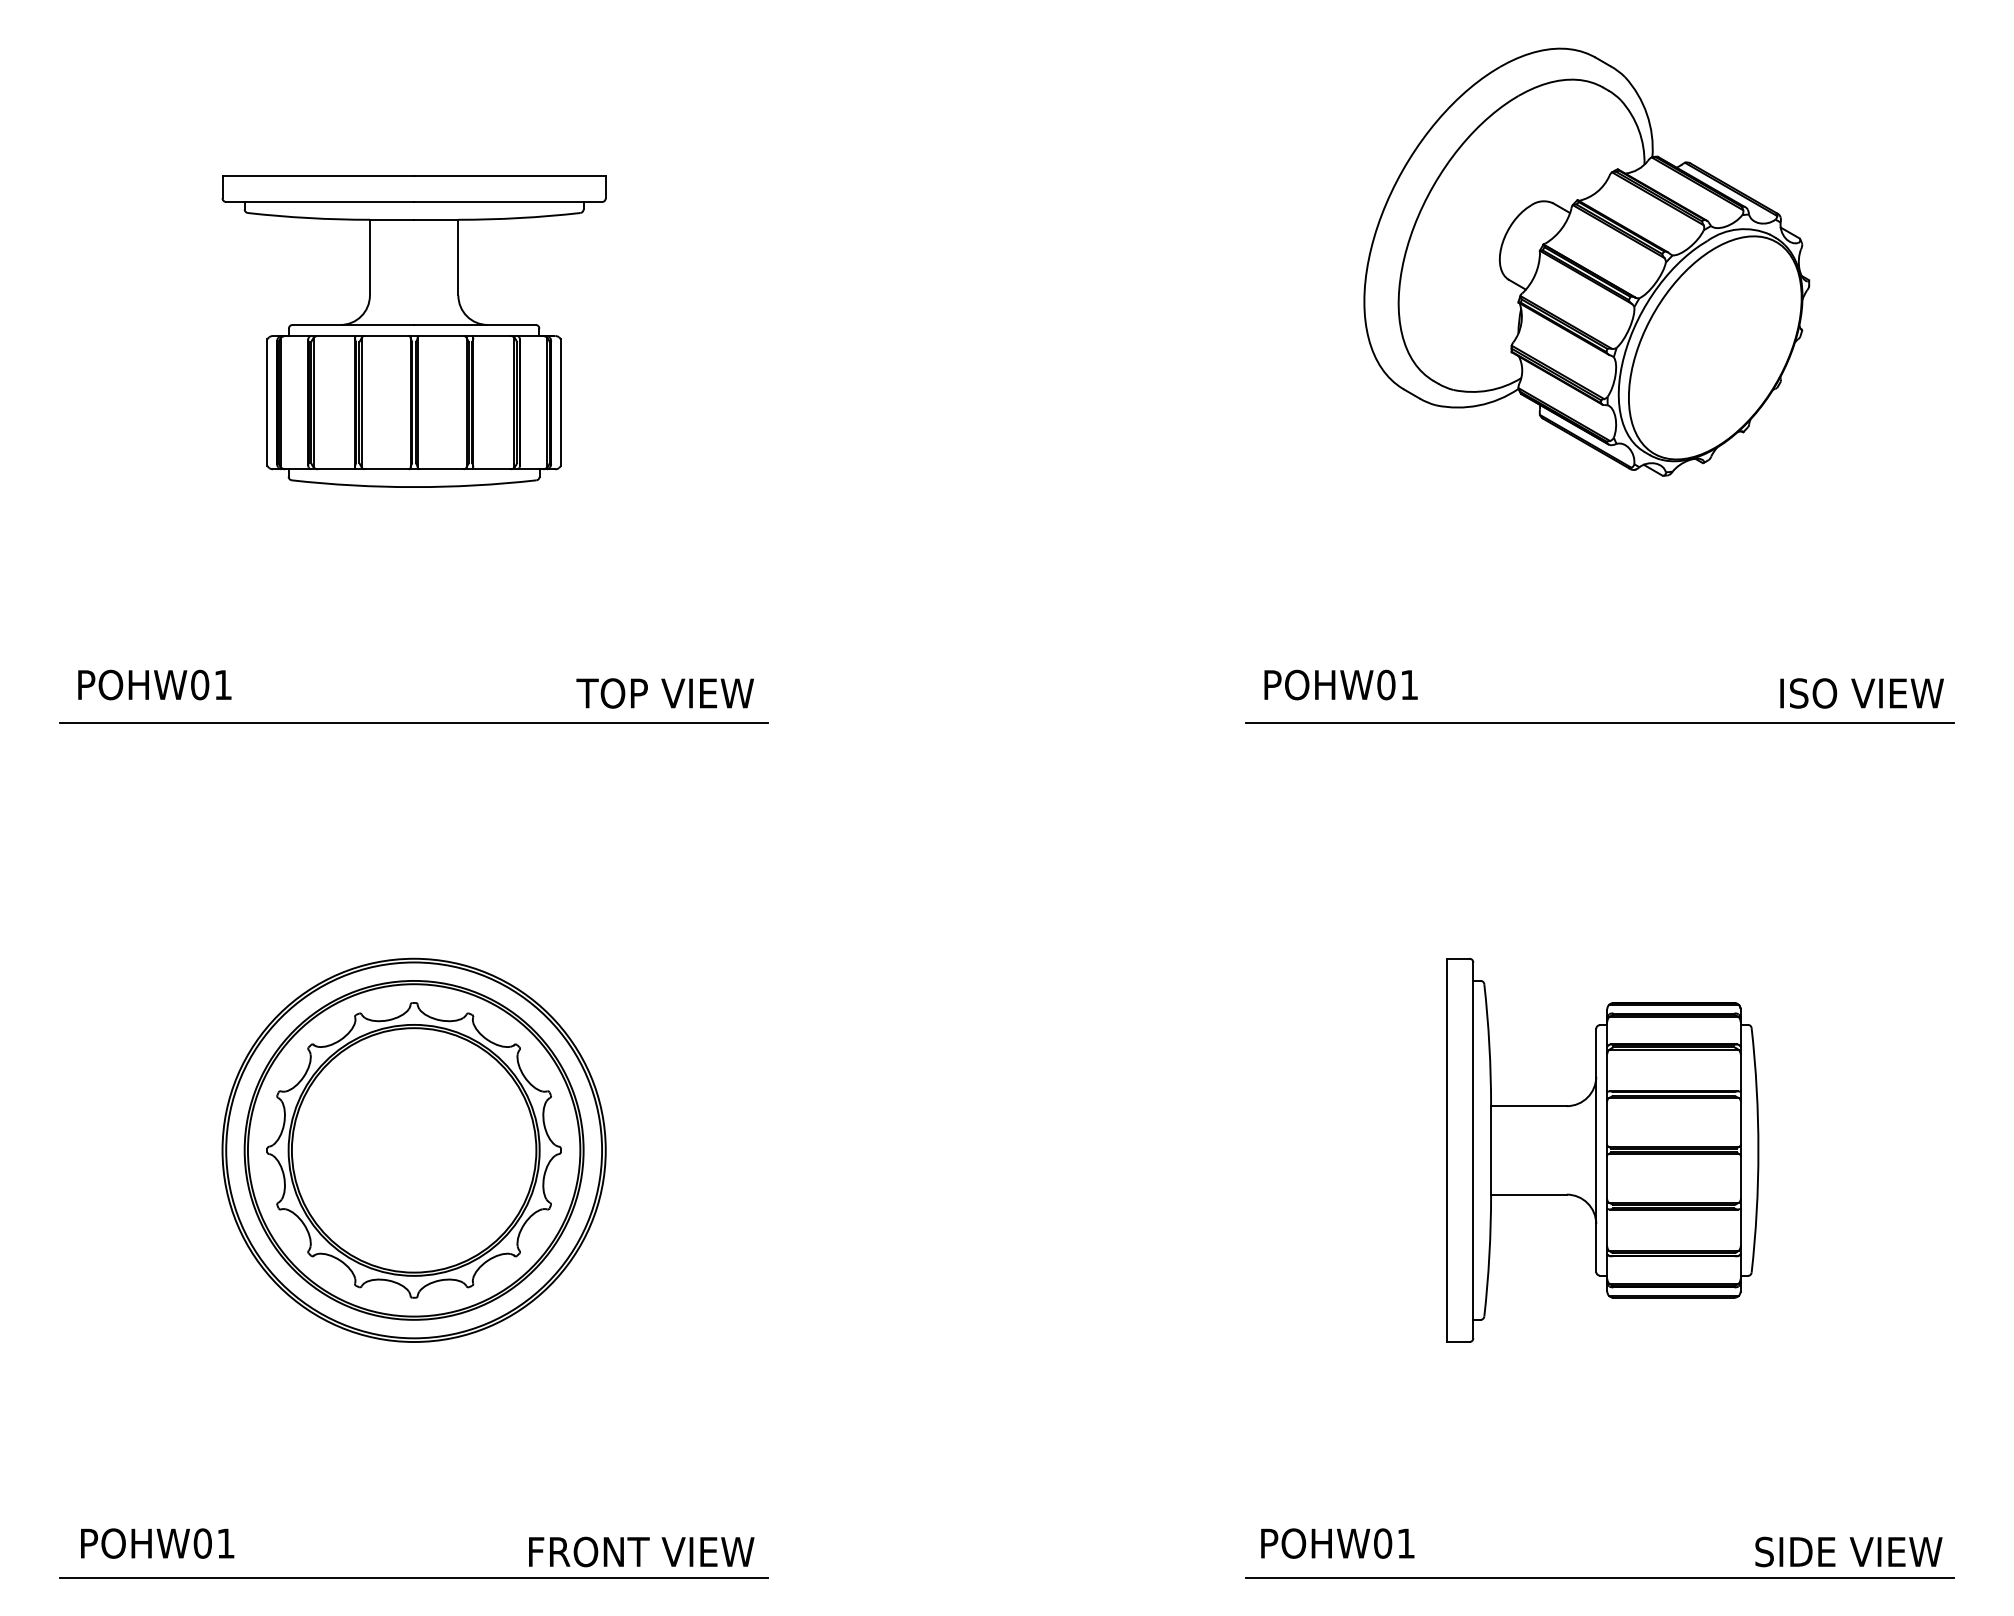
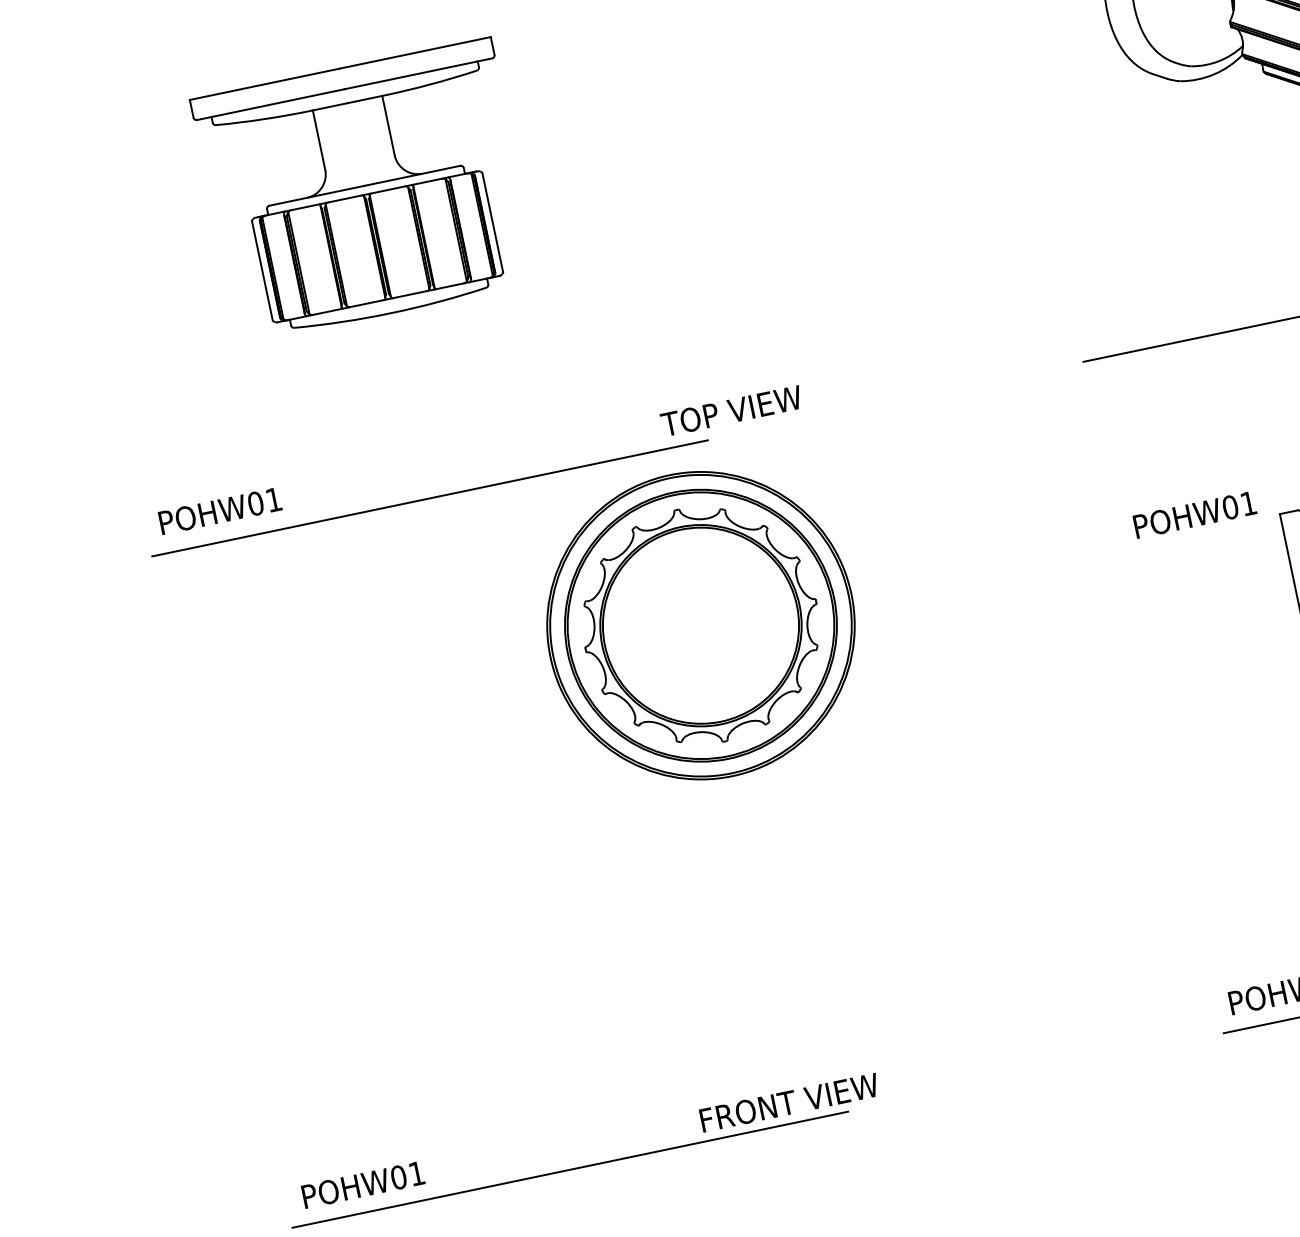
text: (1340, 684) -> (1194, 514), moved
text: (664, 693) -> (731, 411), moved
part: (413, 1149) -> (700, 625), moved
text: (641, 1551) -> (789, 1102), moved

